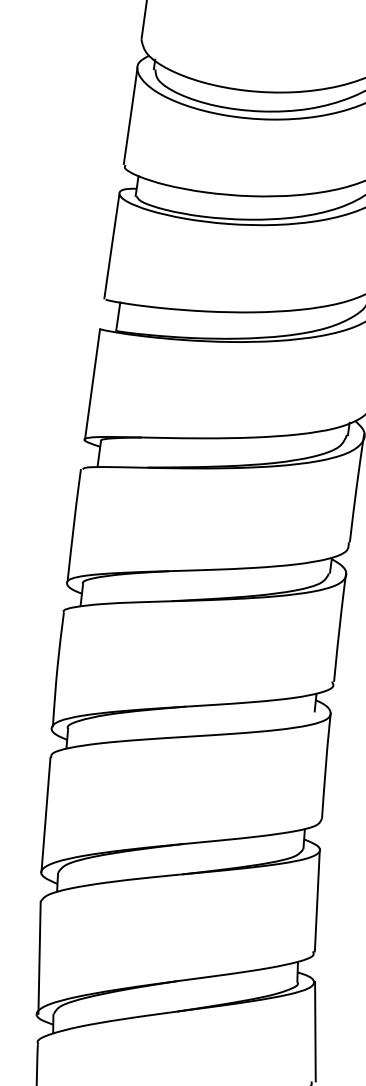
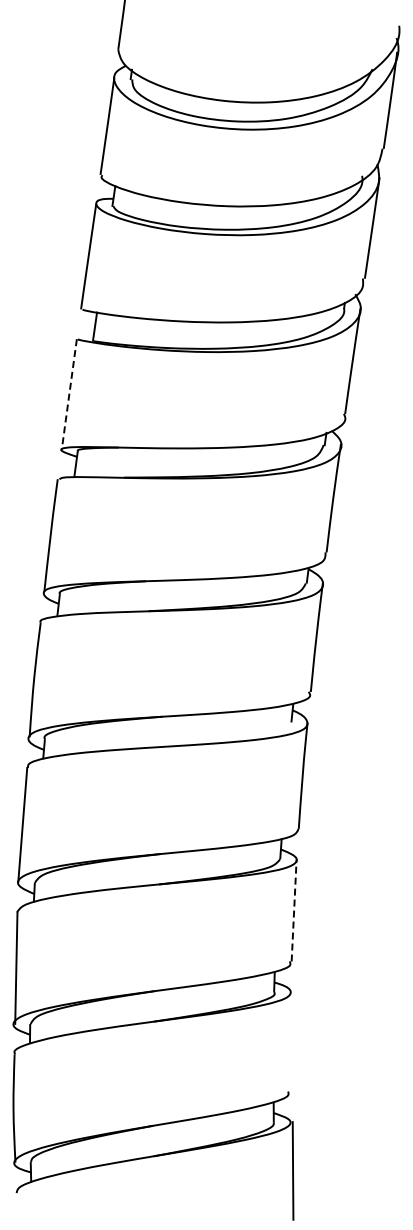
line: (92, 384) -> (69, 394), solid -> dashed
line: (317, 899) -> (294, 909), solid -> dashed
line: (314, 1031) -> (291, 1041), removed

